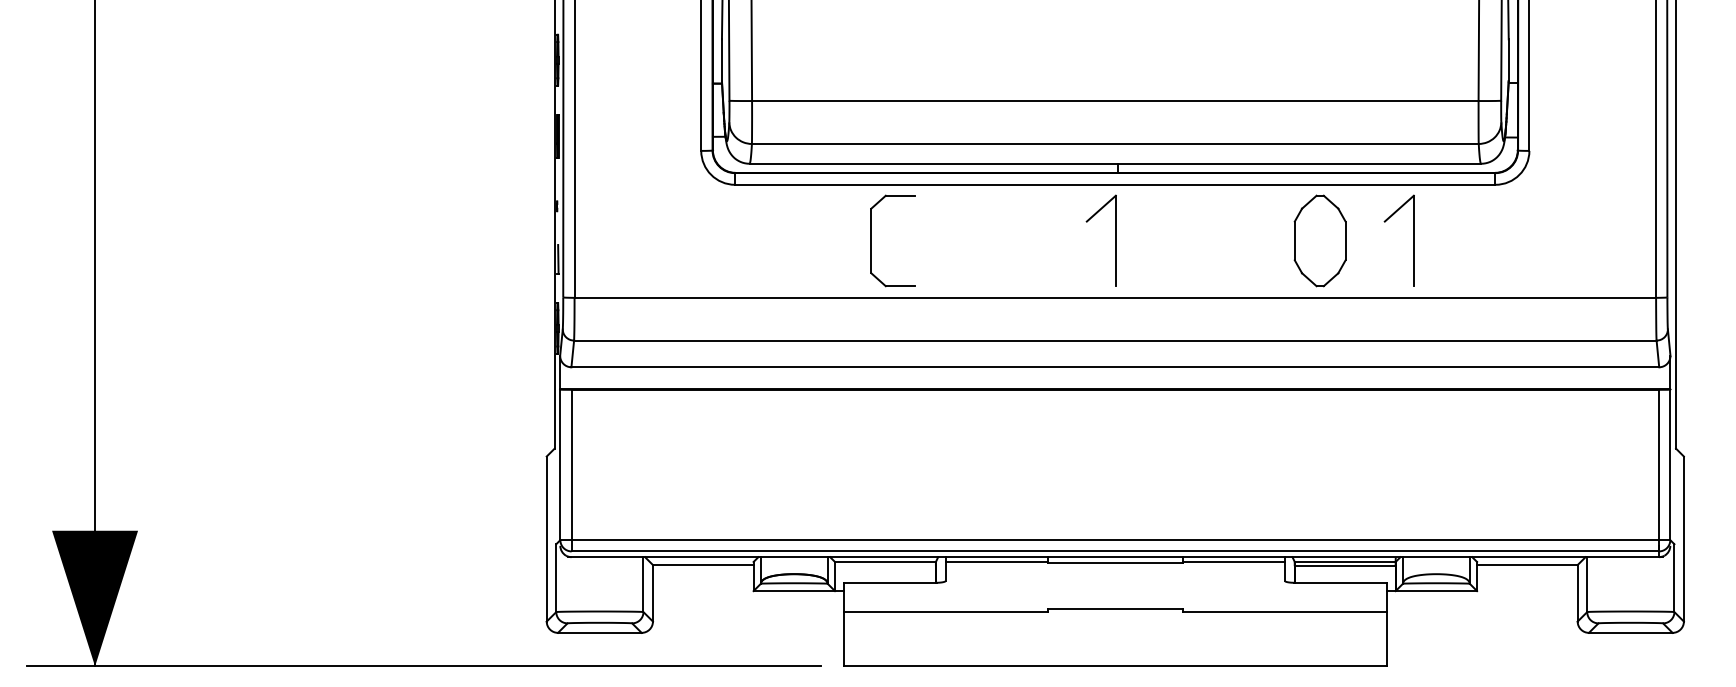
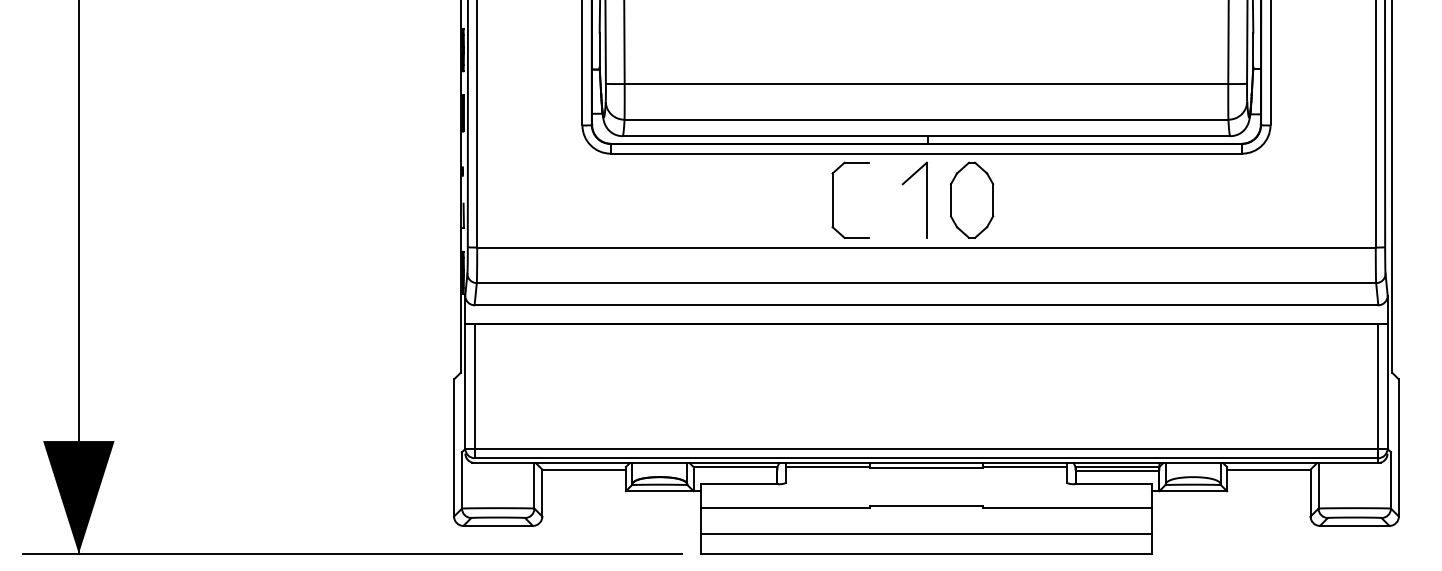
part: (871, 240) -> (832, 199), moved
part: (1319, 240) -> (971, 199), moved
part: (1413, 240) -> (1174, 199), removed
line: (1115, 643) -> (926, 534), added

